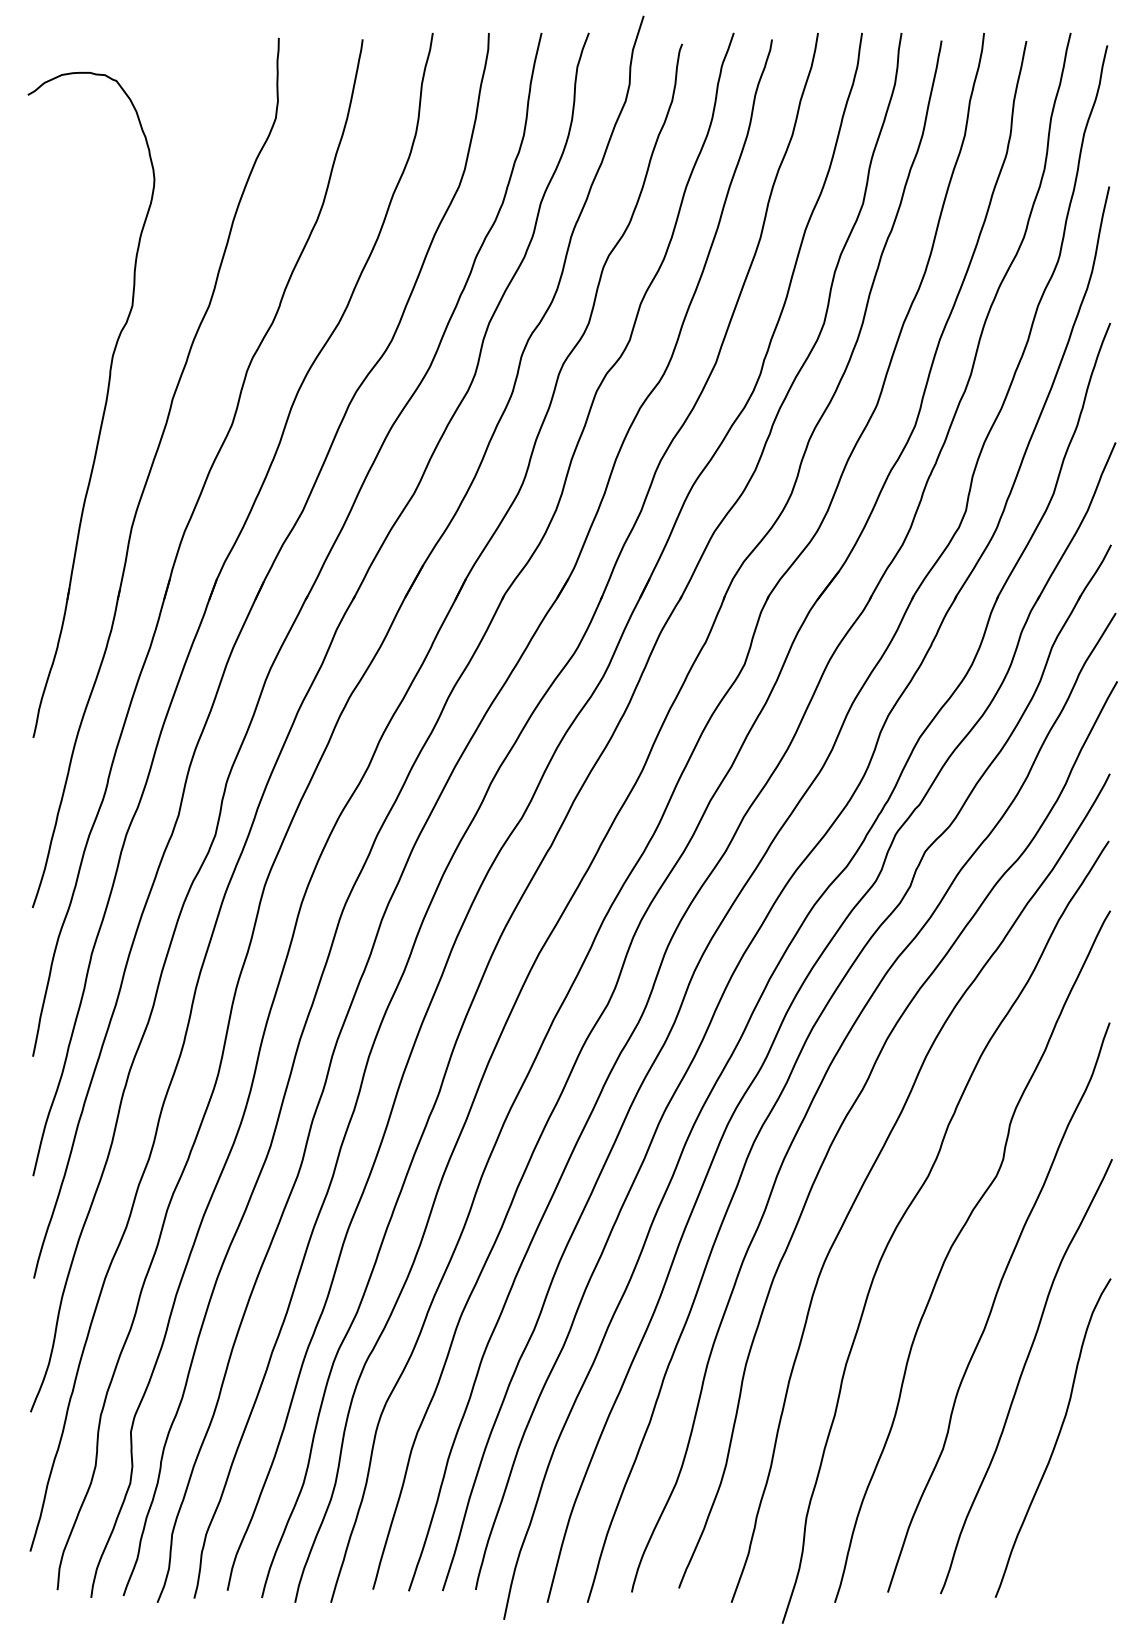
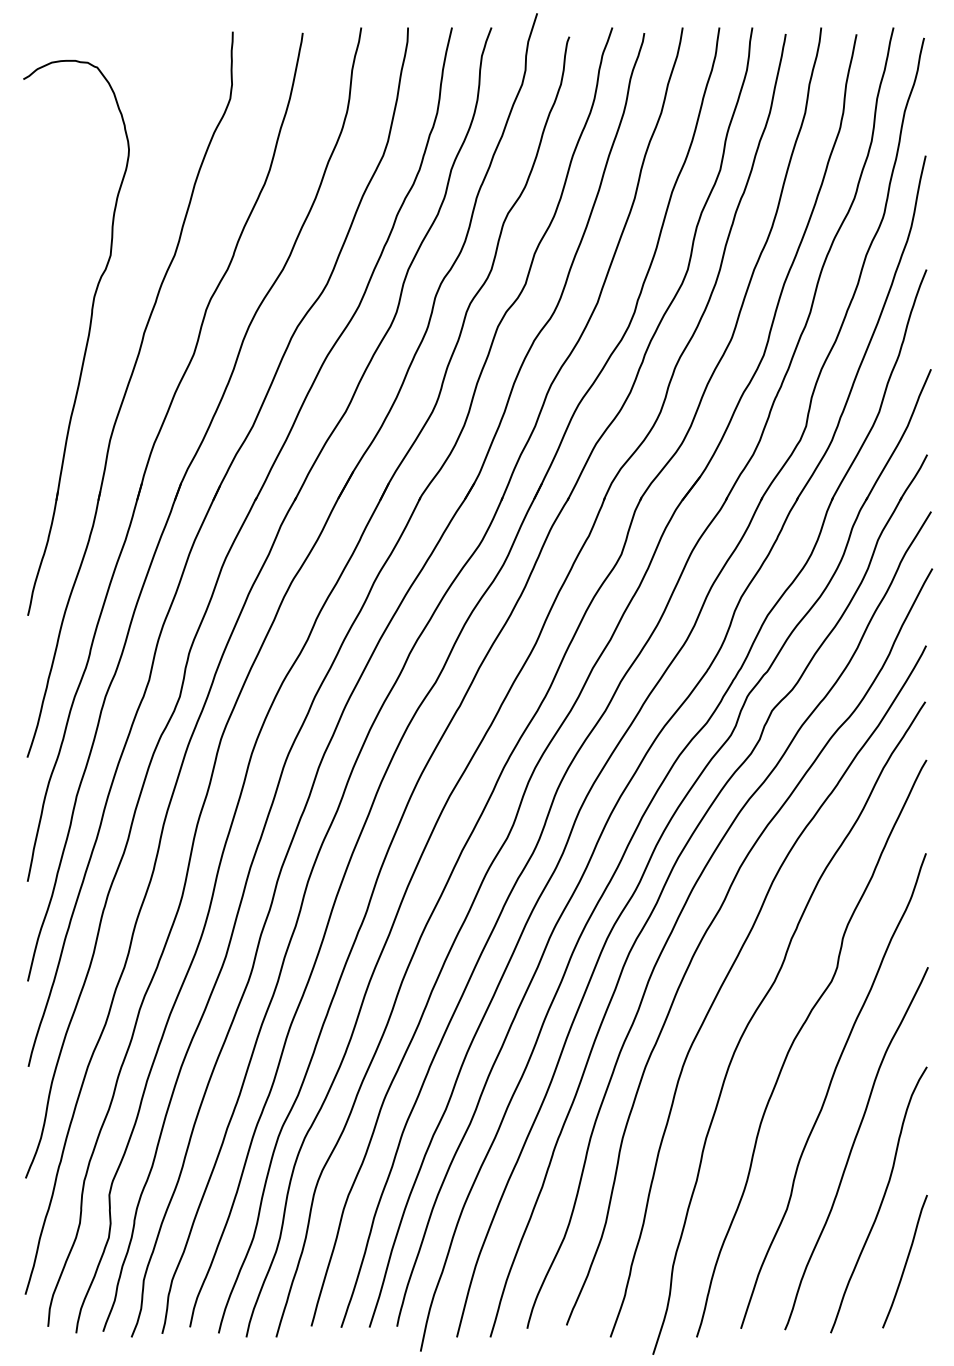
curve: (1085, 1511) -> (905, 1261), added

